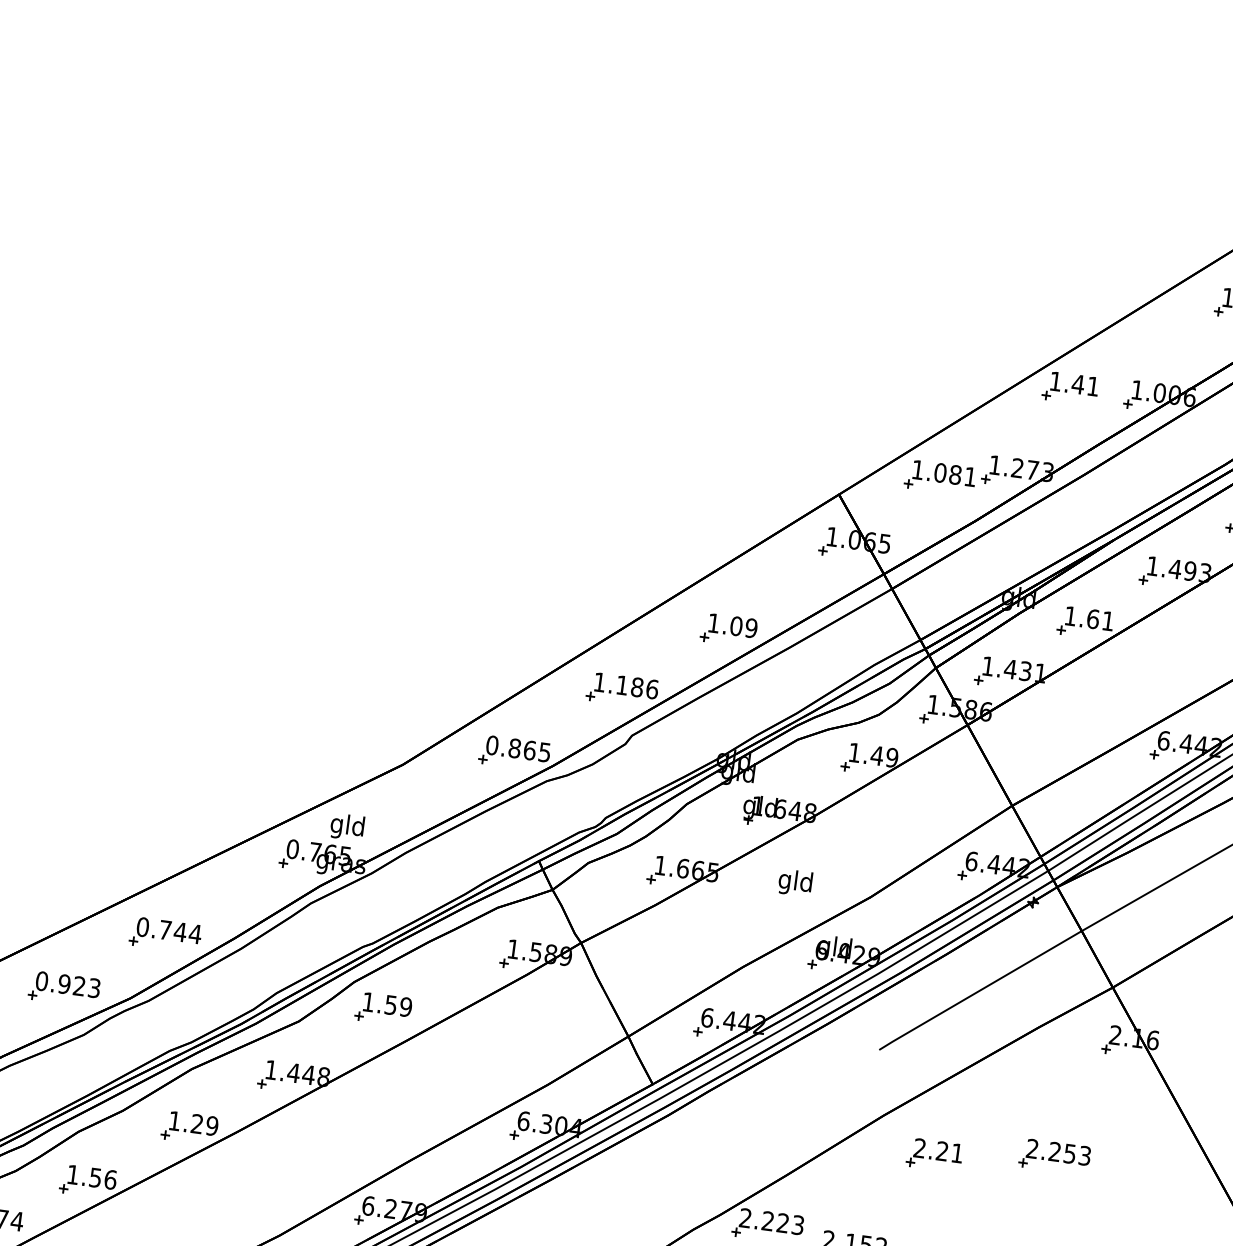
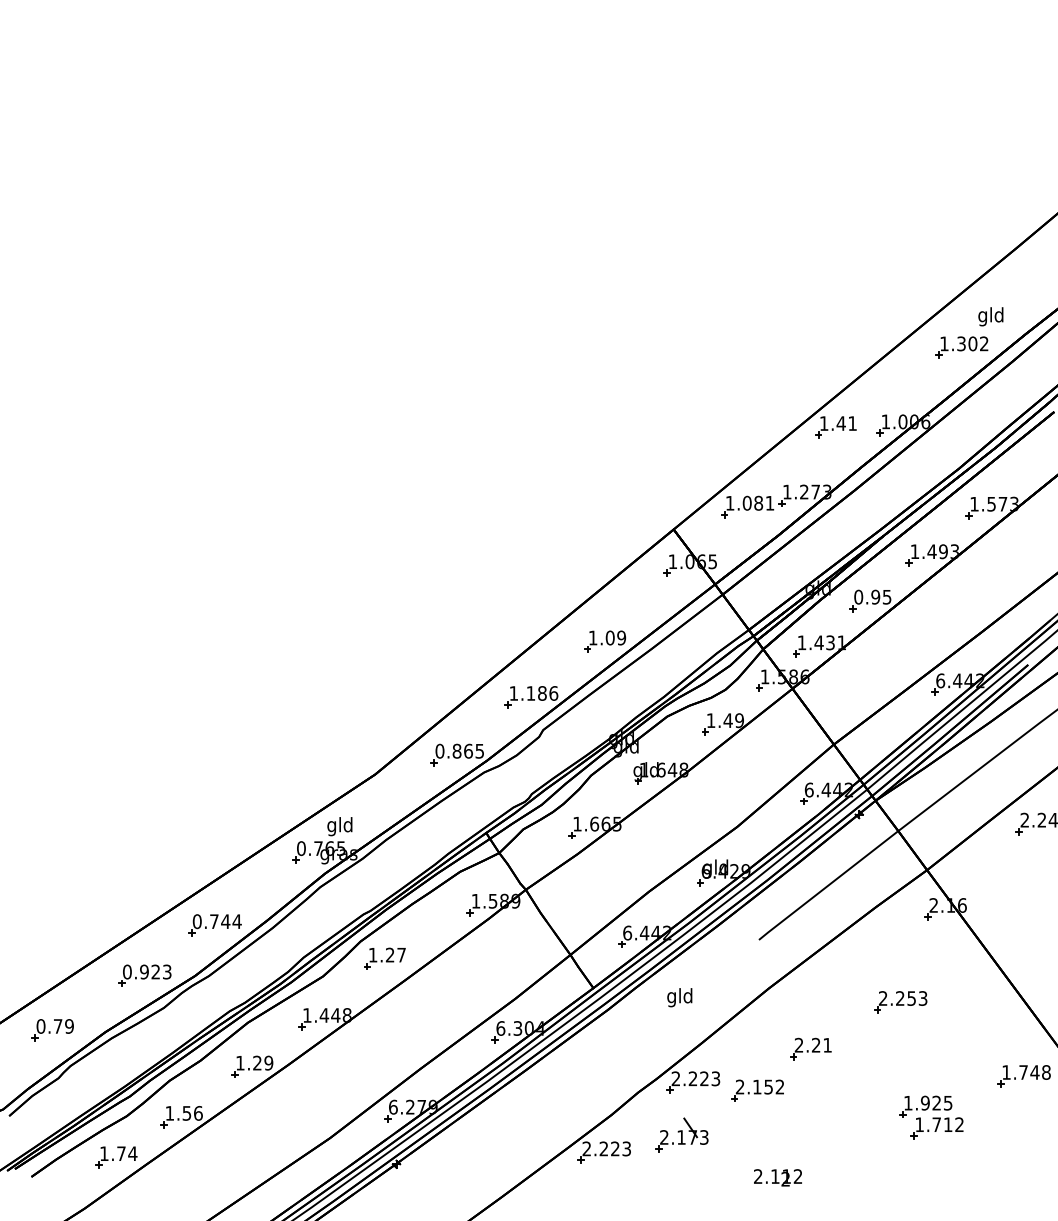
text: (1089, 617) -> (872, 596), 1.61 -> 0.95
text: (795, 882) -> (679, 997), moved
text: (398, 1005) -> (395, 954), 1.59 -> 1.27
part: (934, 1154) -> (810, 1048), moved

